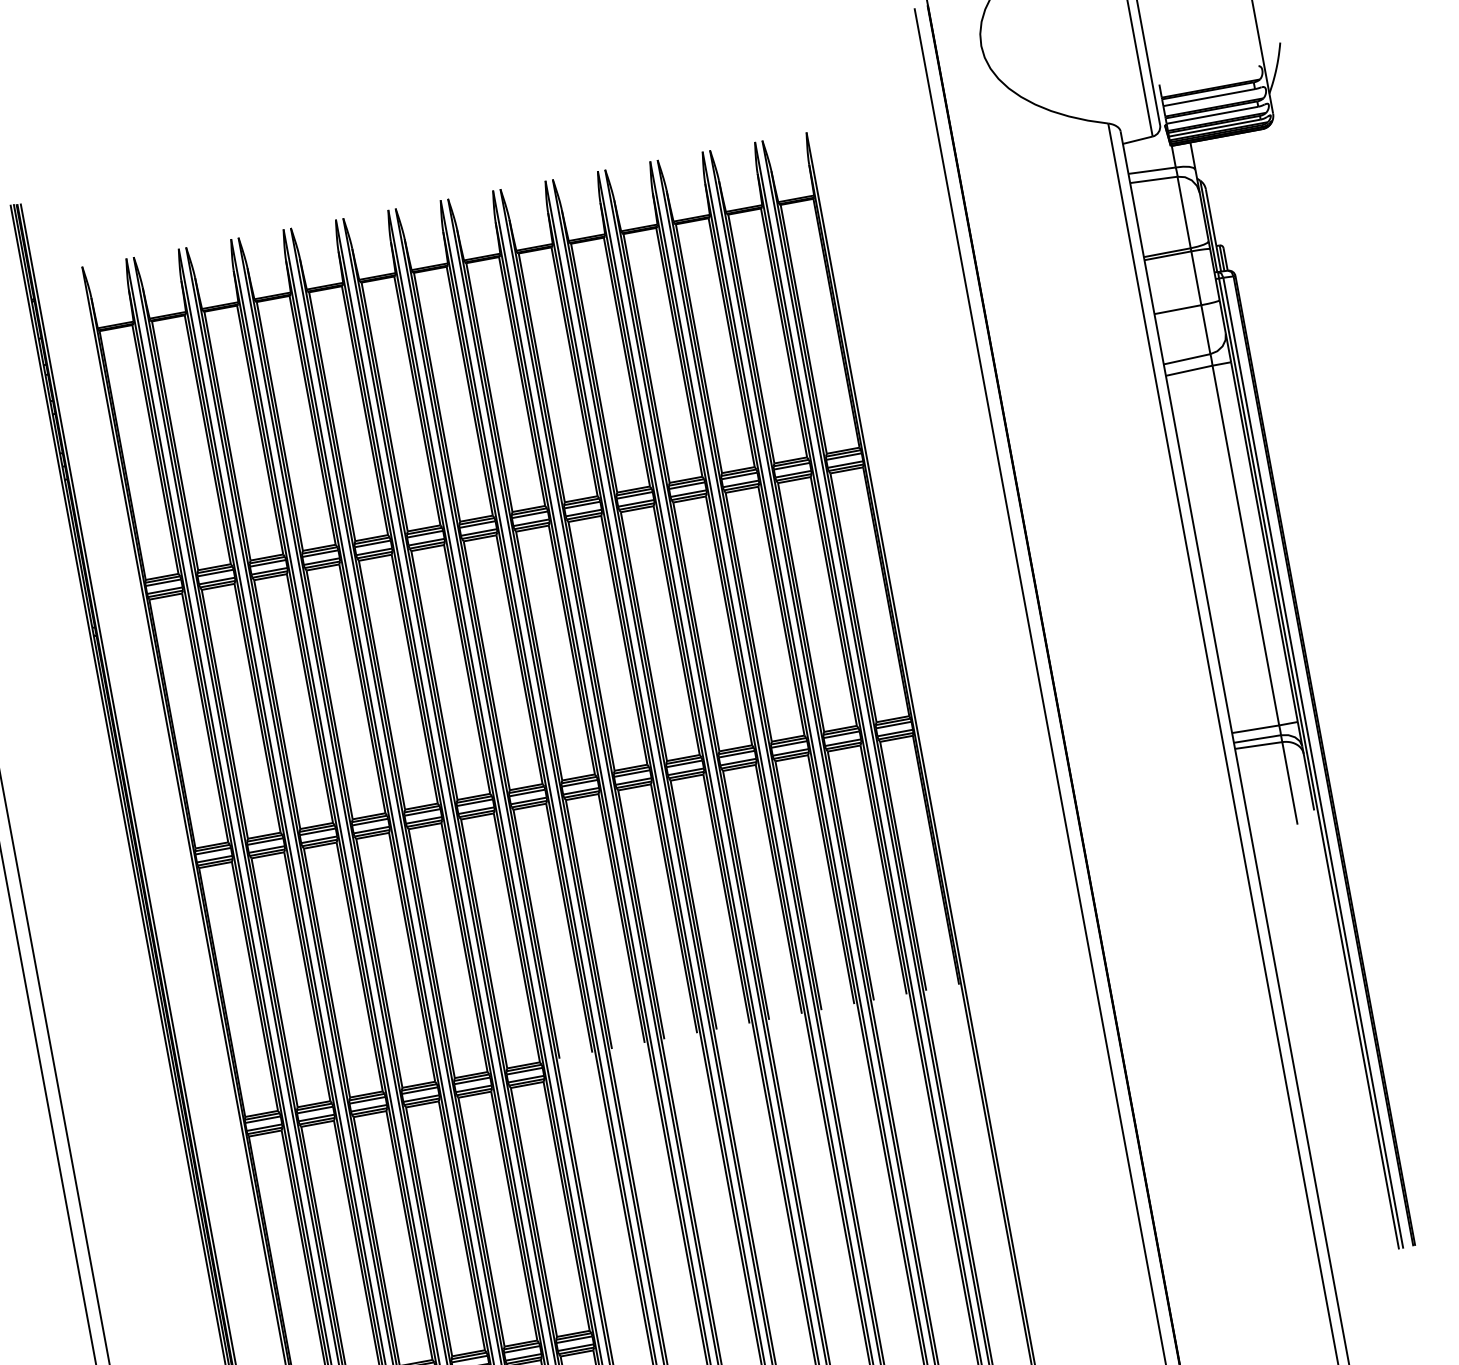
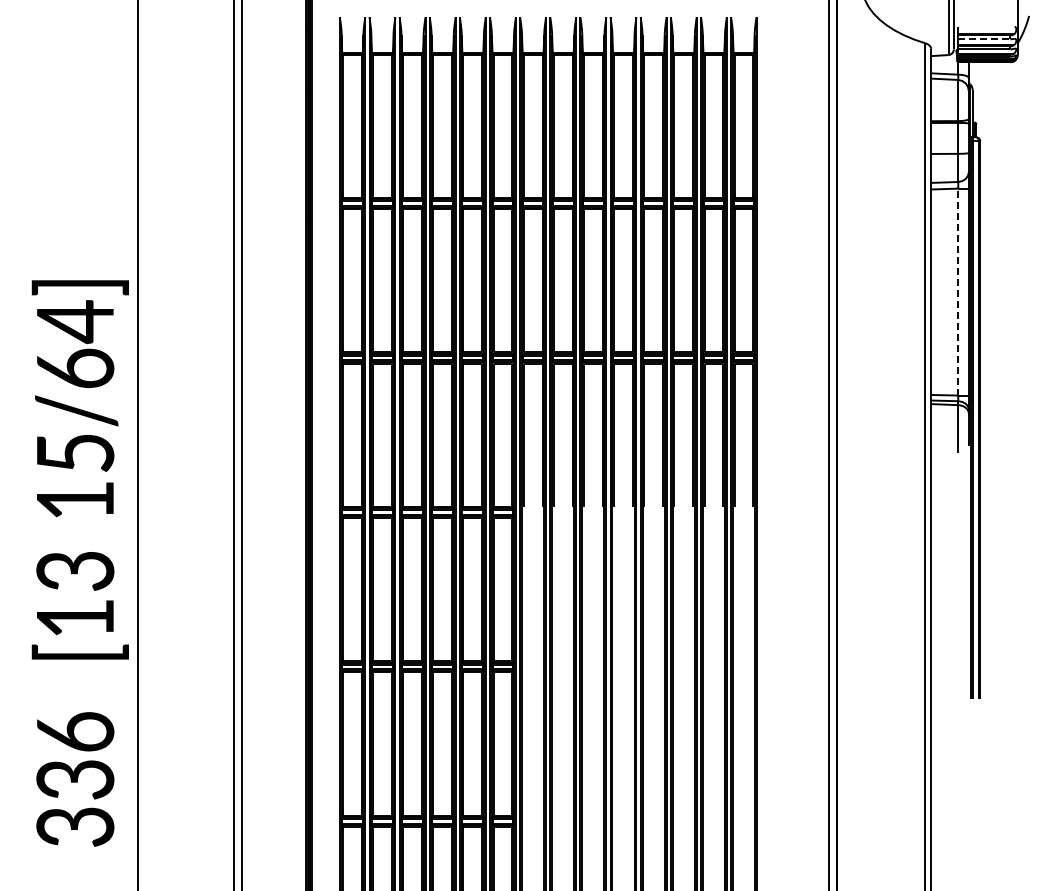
line: (1210, 97) -> (984, 39), solid -> dashed
line: (1246, 544) -> (958, 291), solid -> dashed

